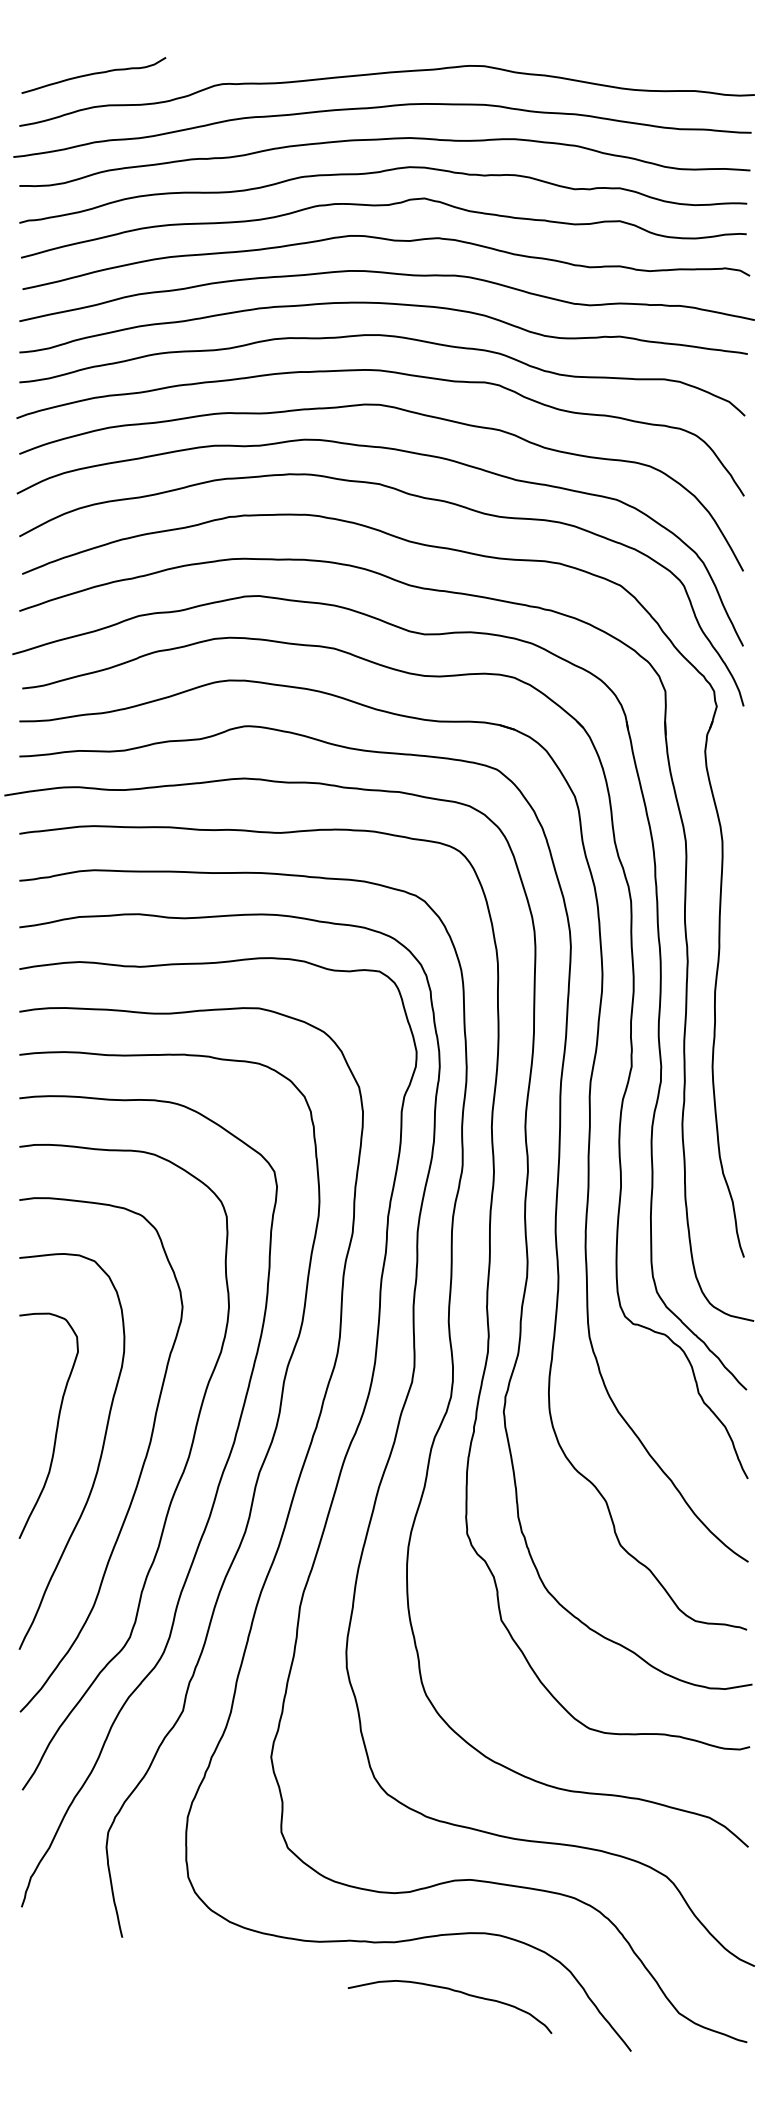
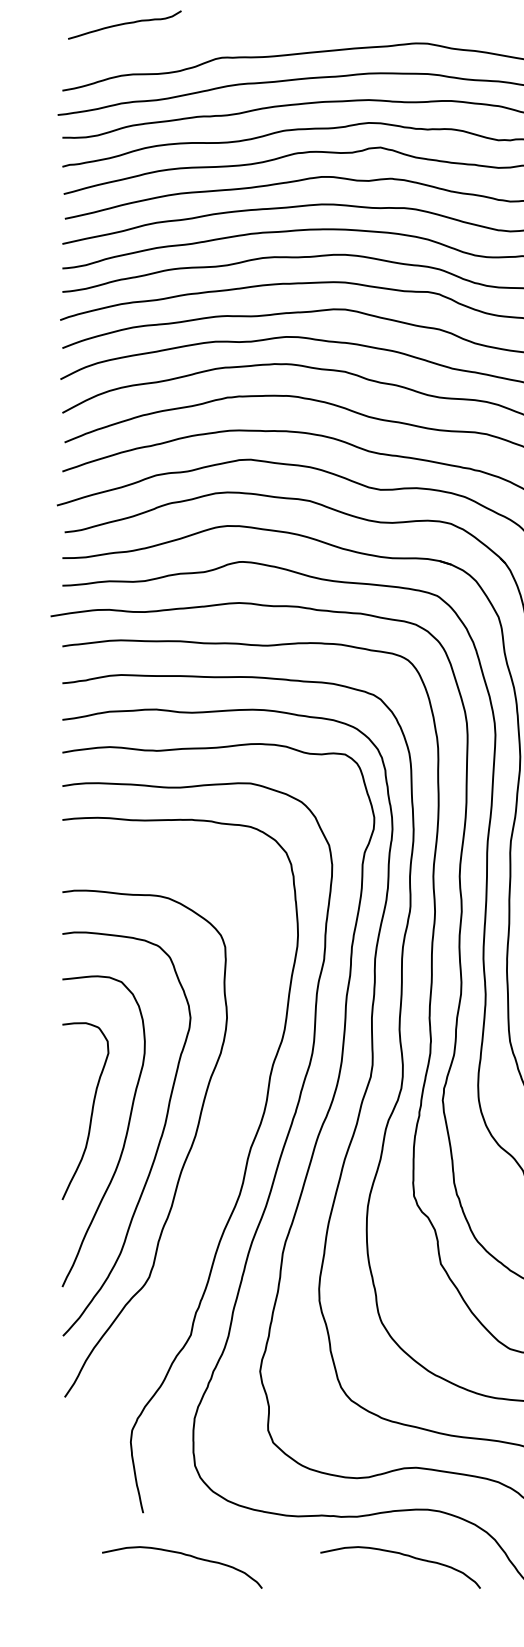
curve: (93, 74) -> (124, 24), moved
curve: (205, 1524) -> (208, 1188), removed
curve: (175, 1991) -> (184, 1555), added

